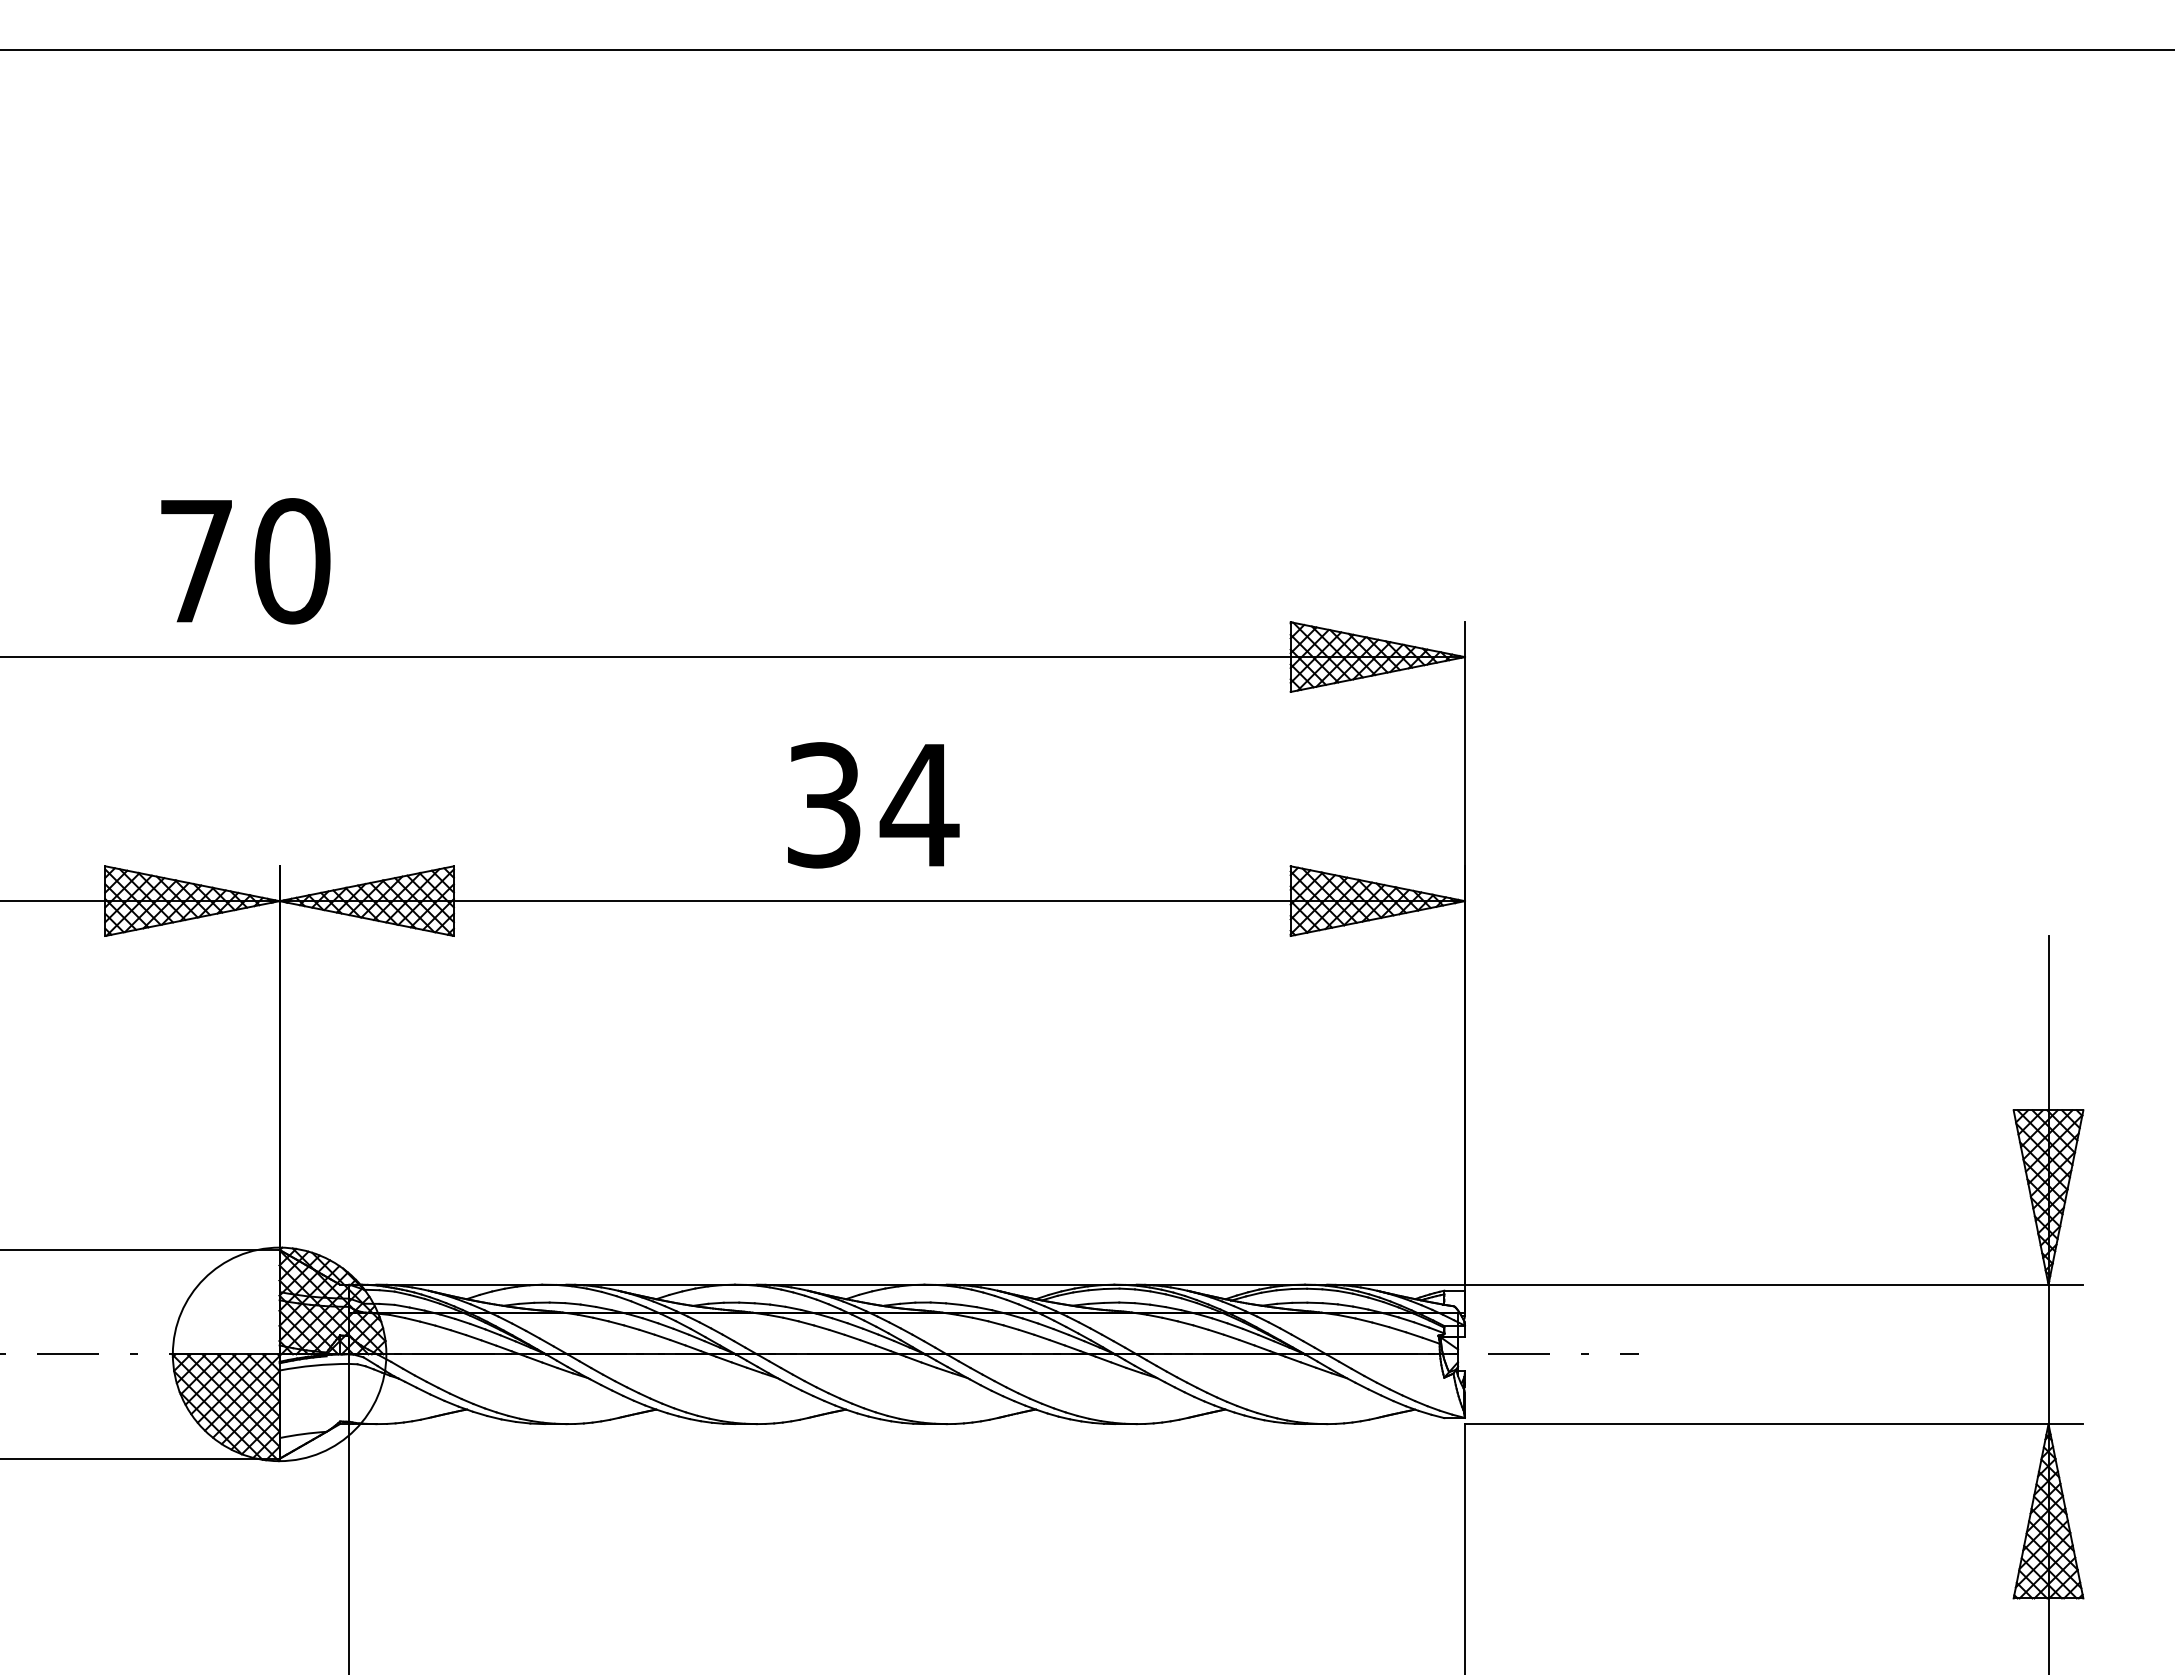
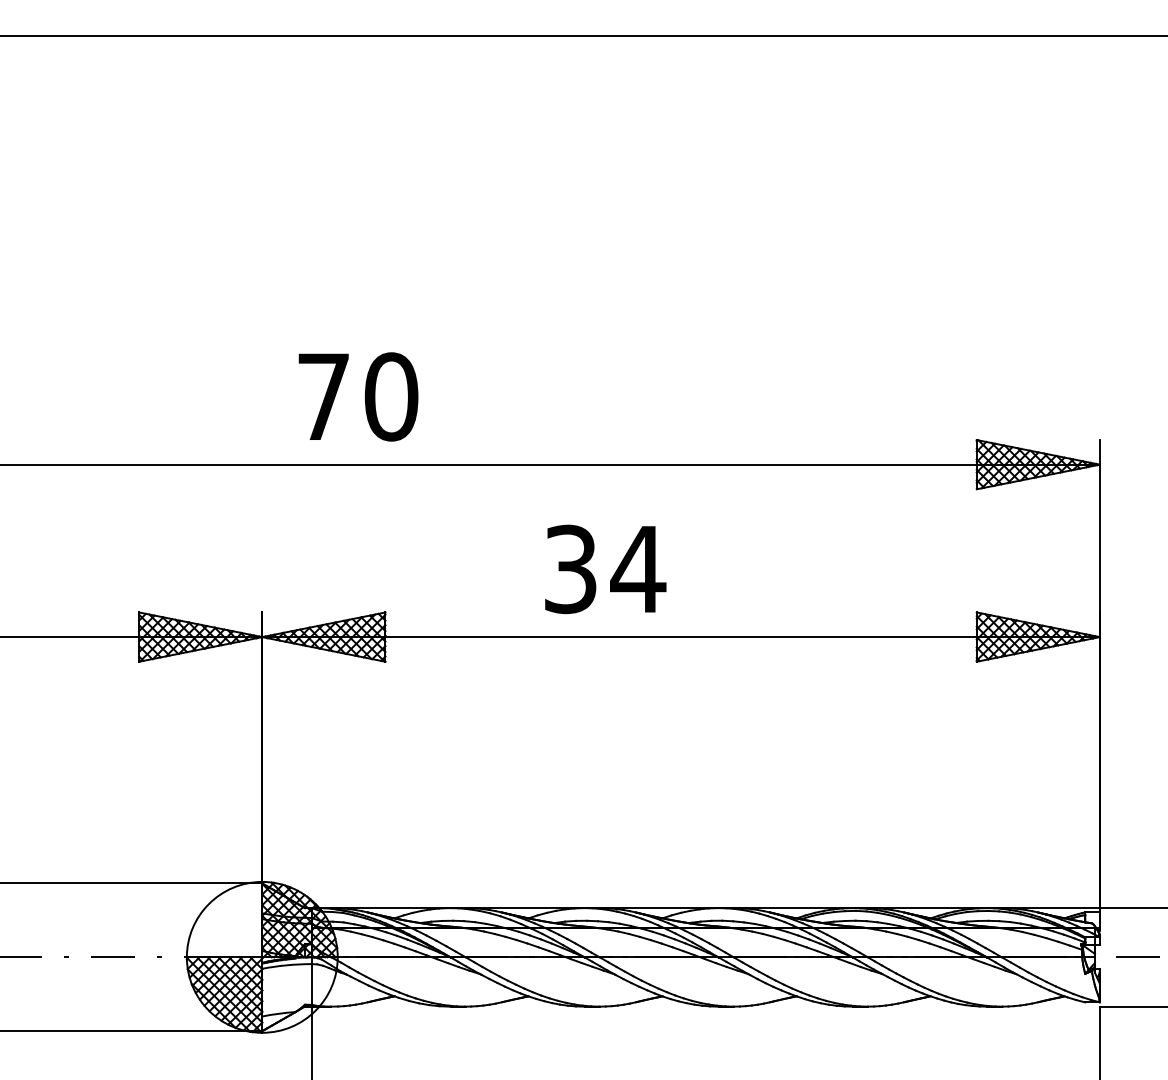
text: (245, 561) -> (358, 397), moved
text: (873, 805) -> (605, 569), moved

